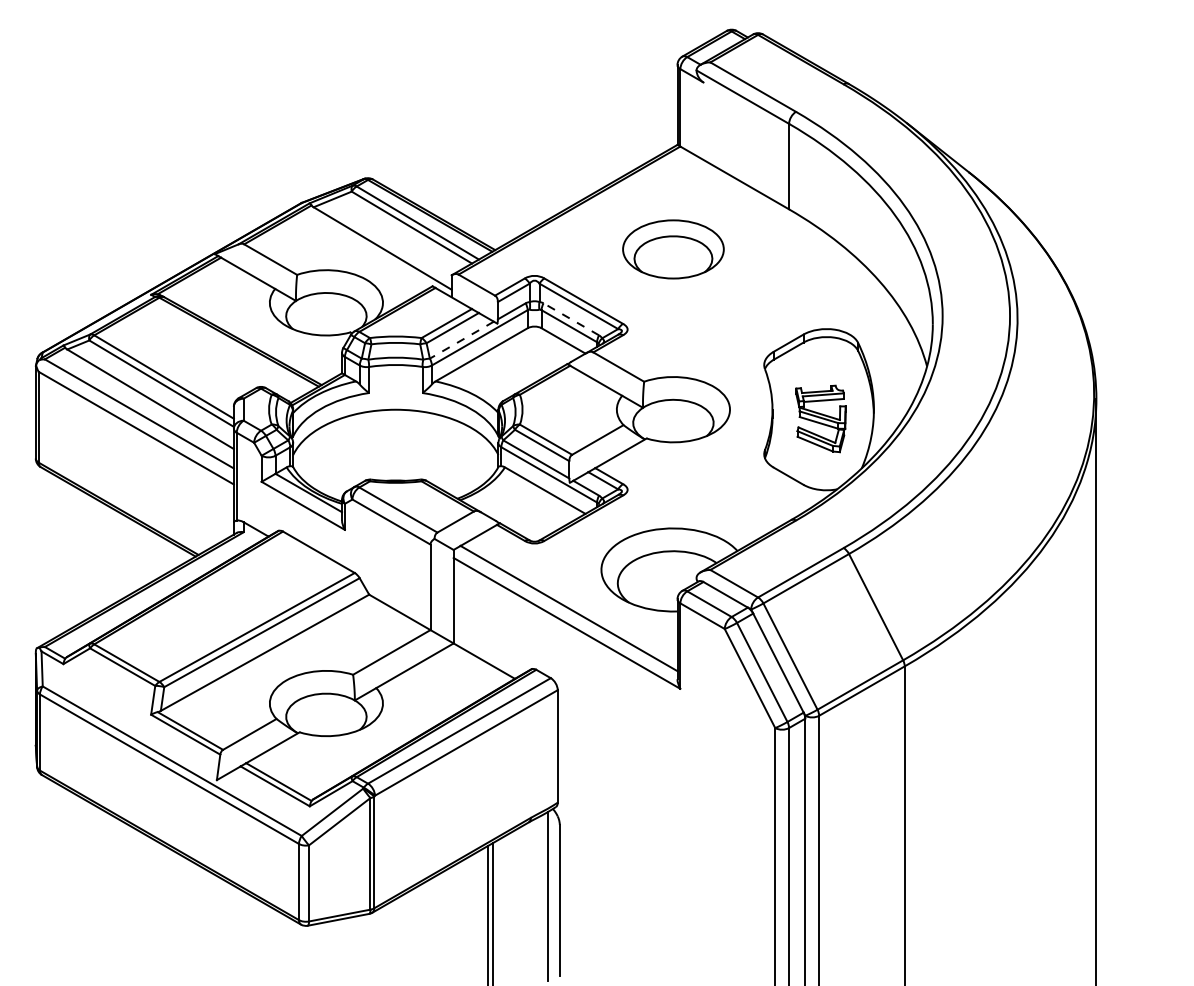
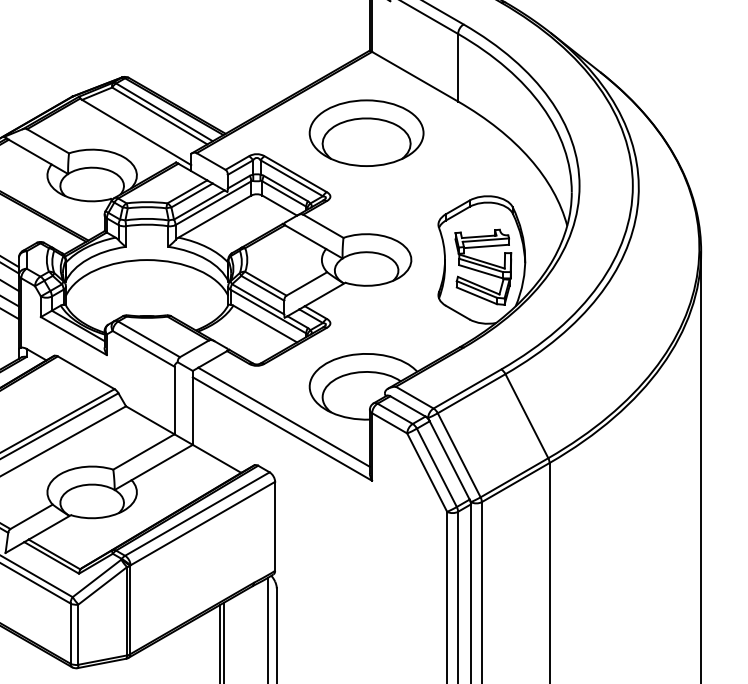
part: (673, 249) -> (366, 133), size x1.43
line: (570, 319) -> (285, 188), dashed -> solid
line: (461, 340) -> (199, 205), dashed -> solid
part: (820, 418) -> (482, 266), size x1.43

